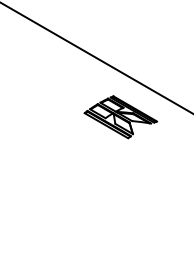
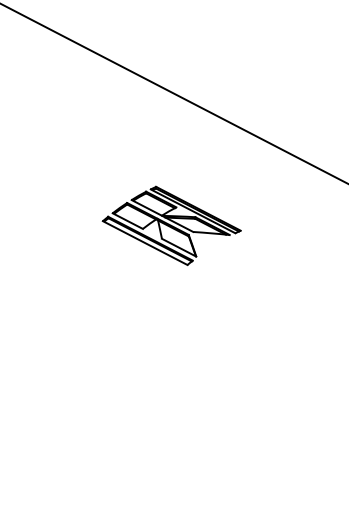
part: (120, 117) -> (171, 226), moved

